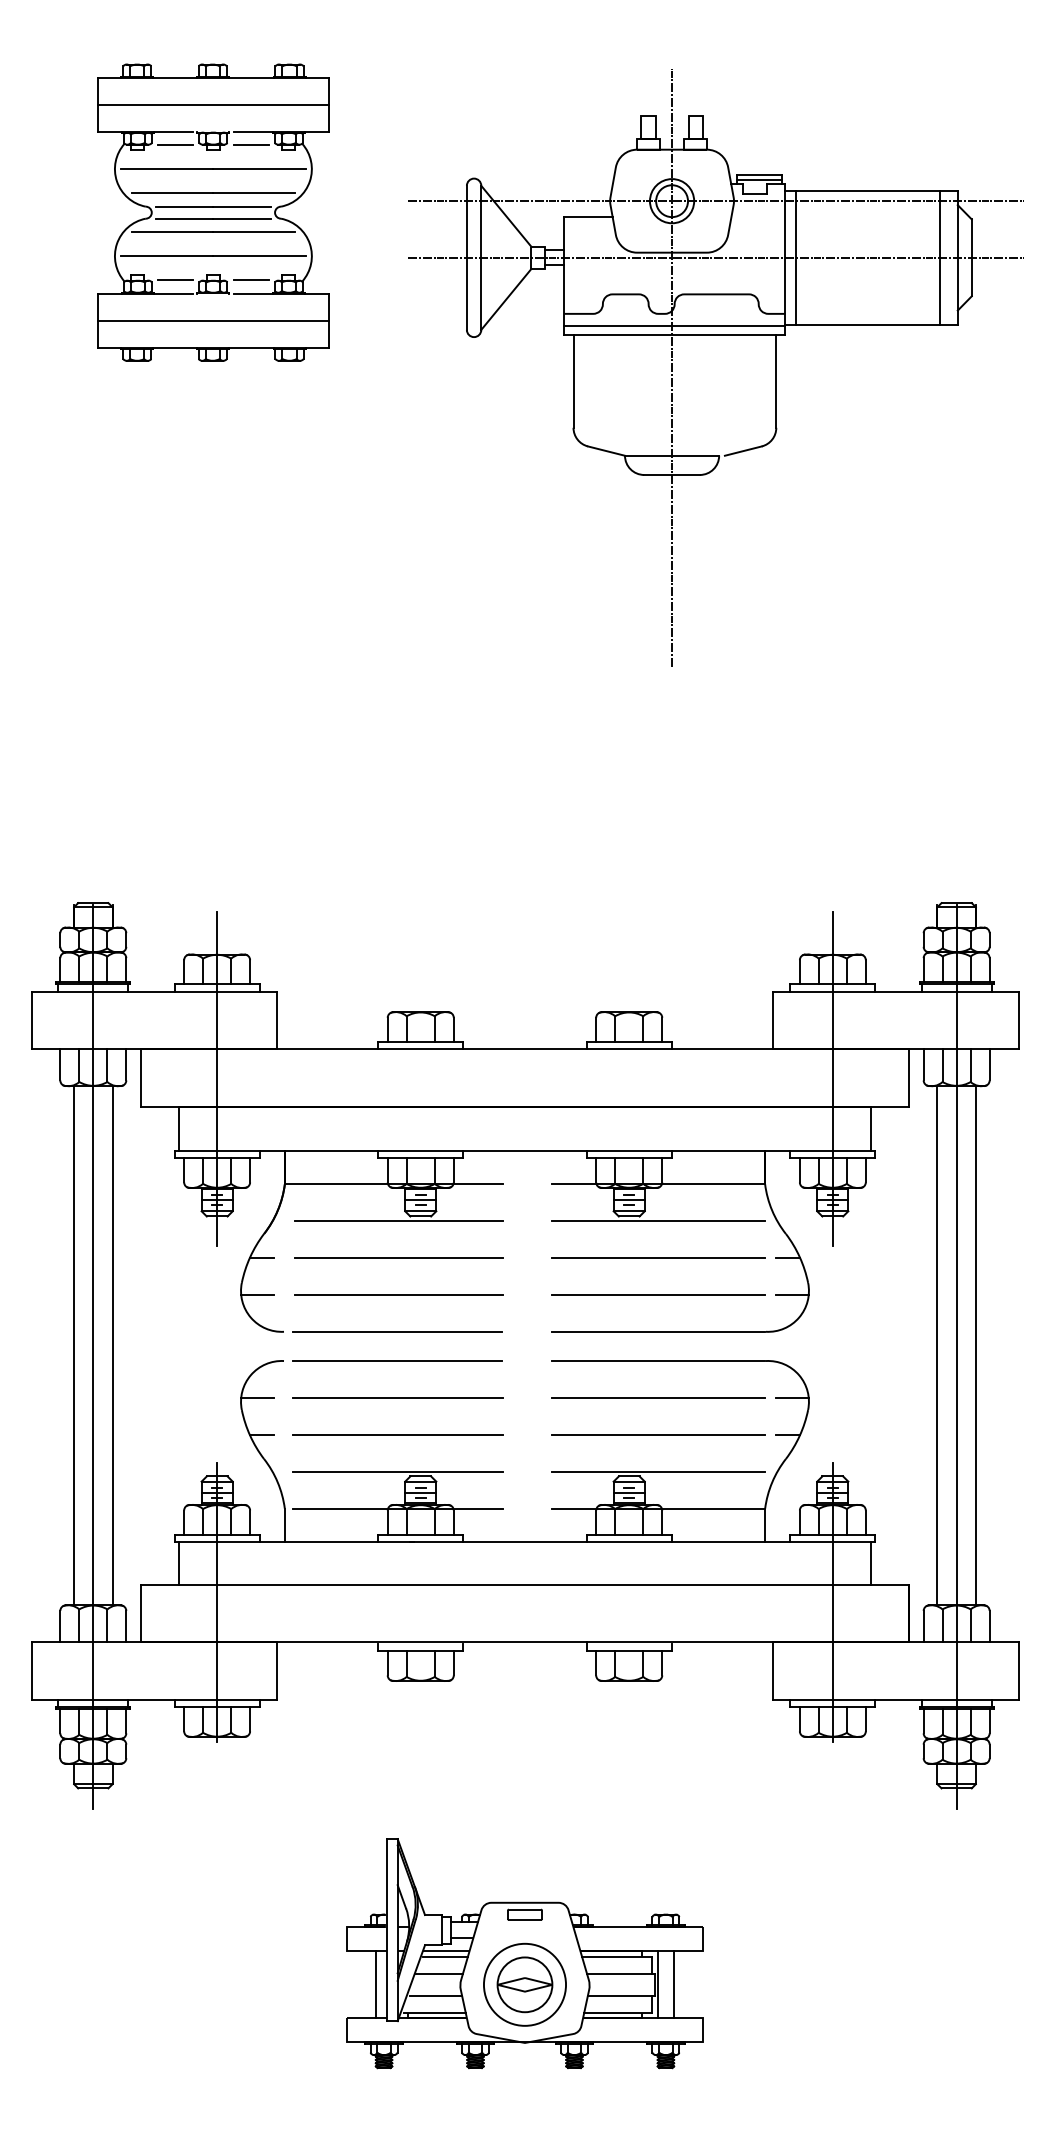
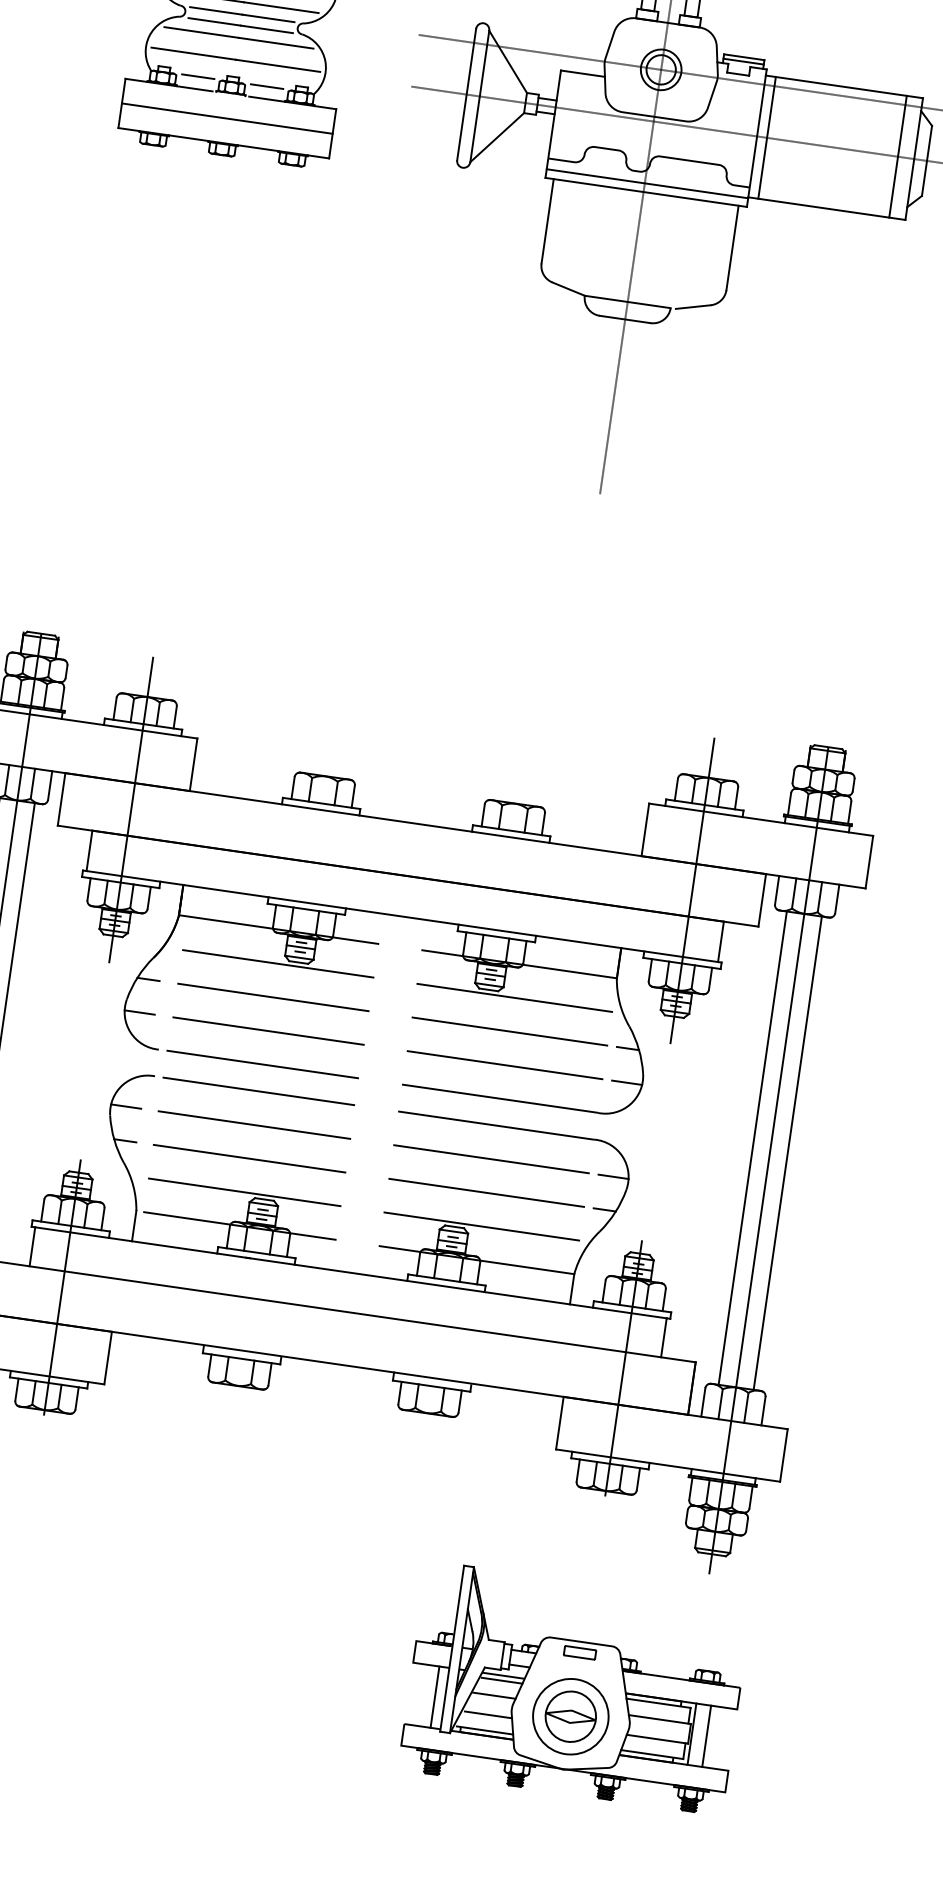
part: (524, 1953) -> (574, 1688), moved

